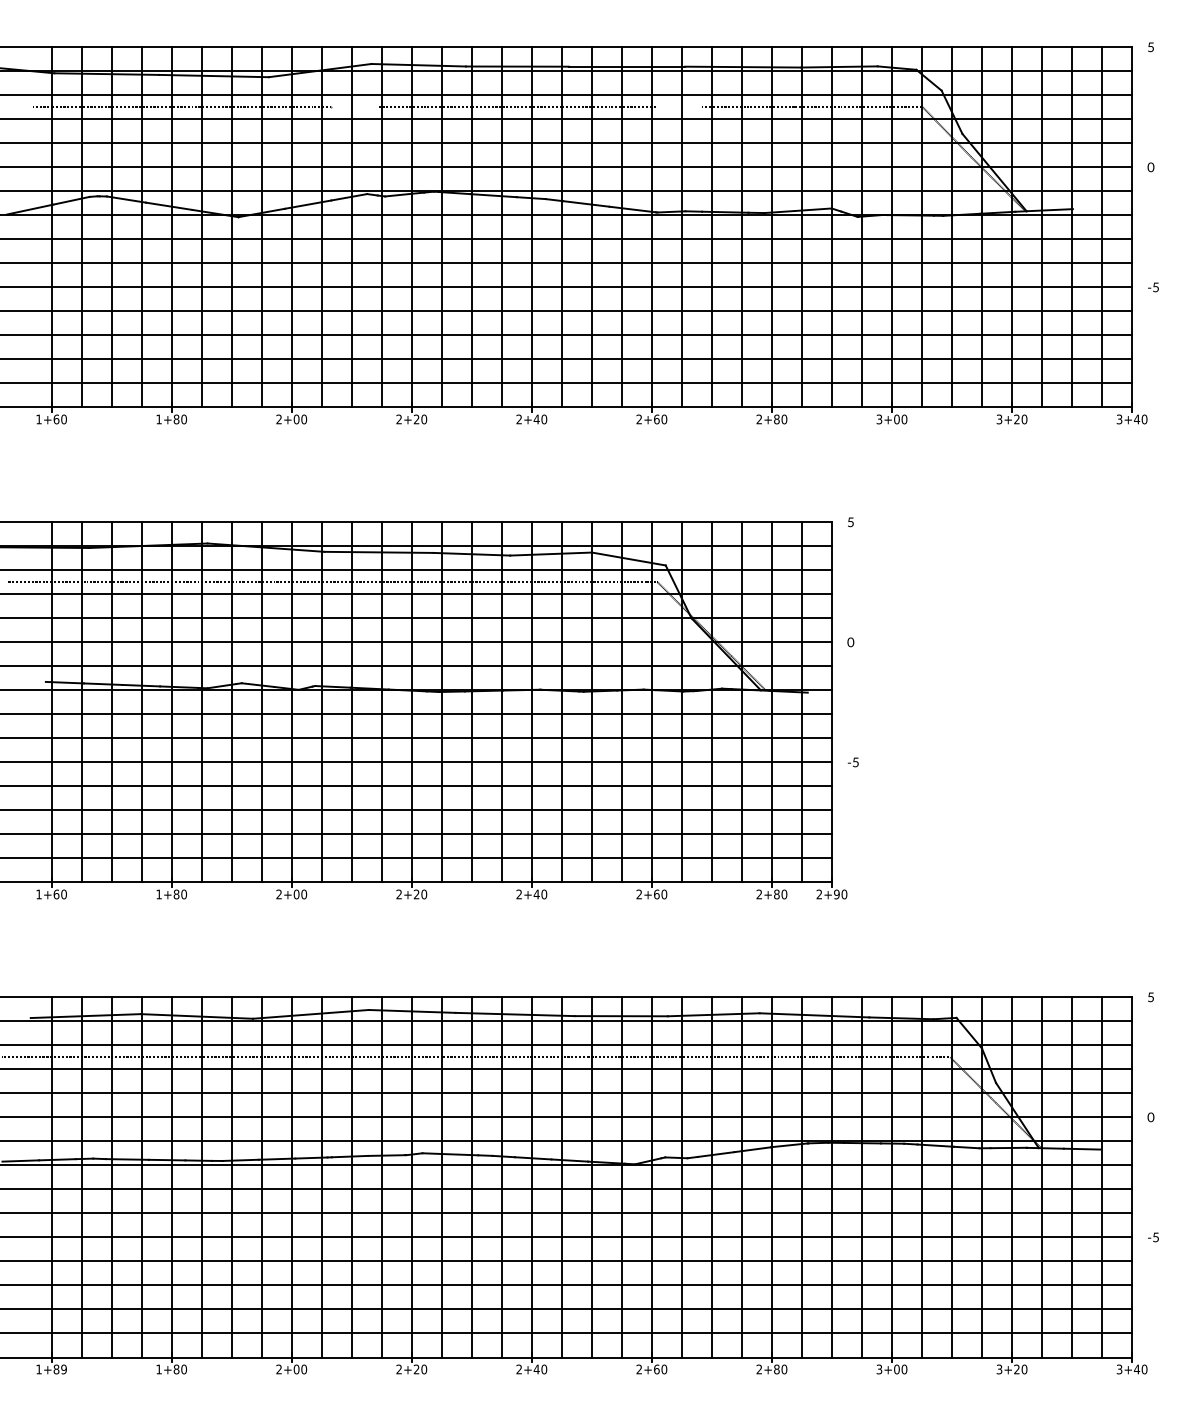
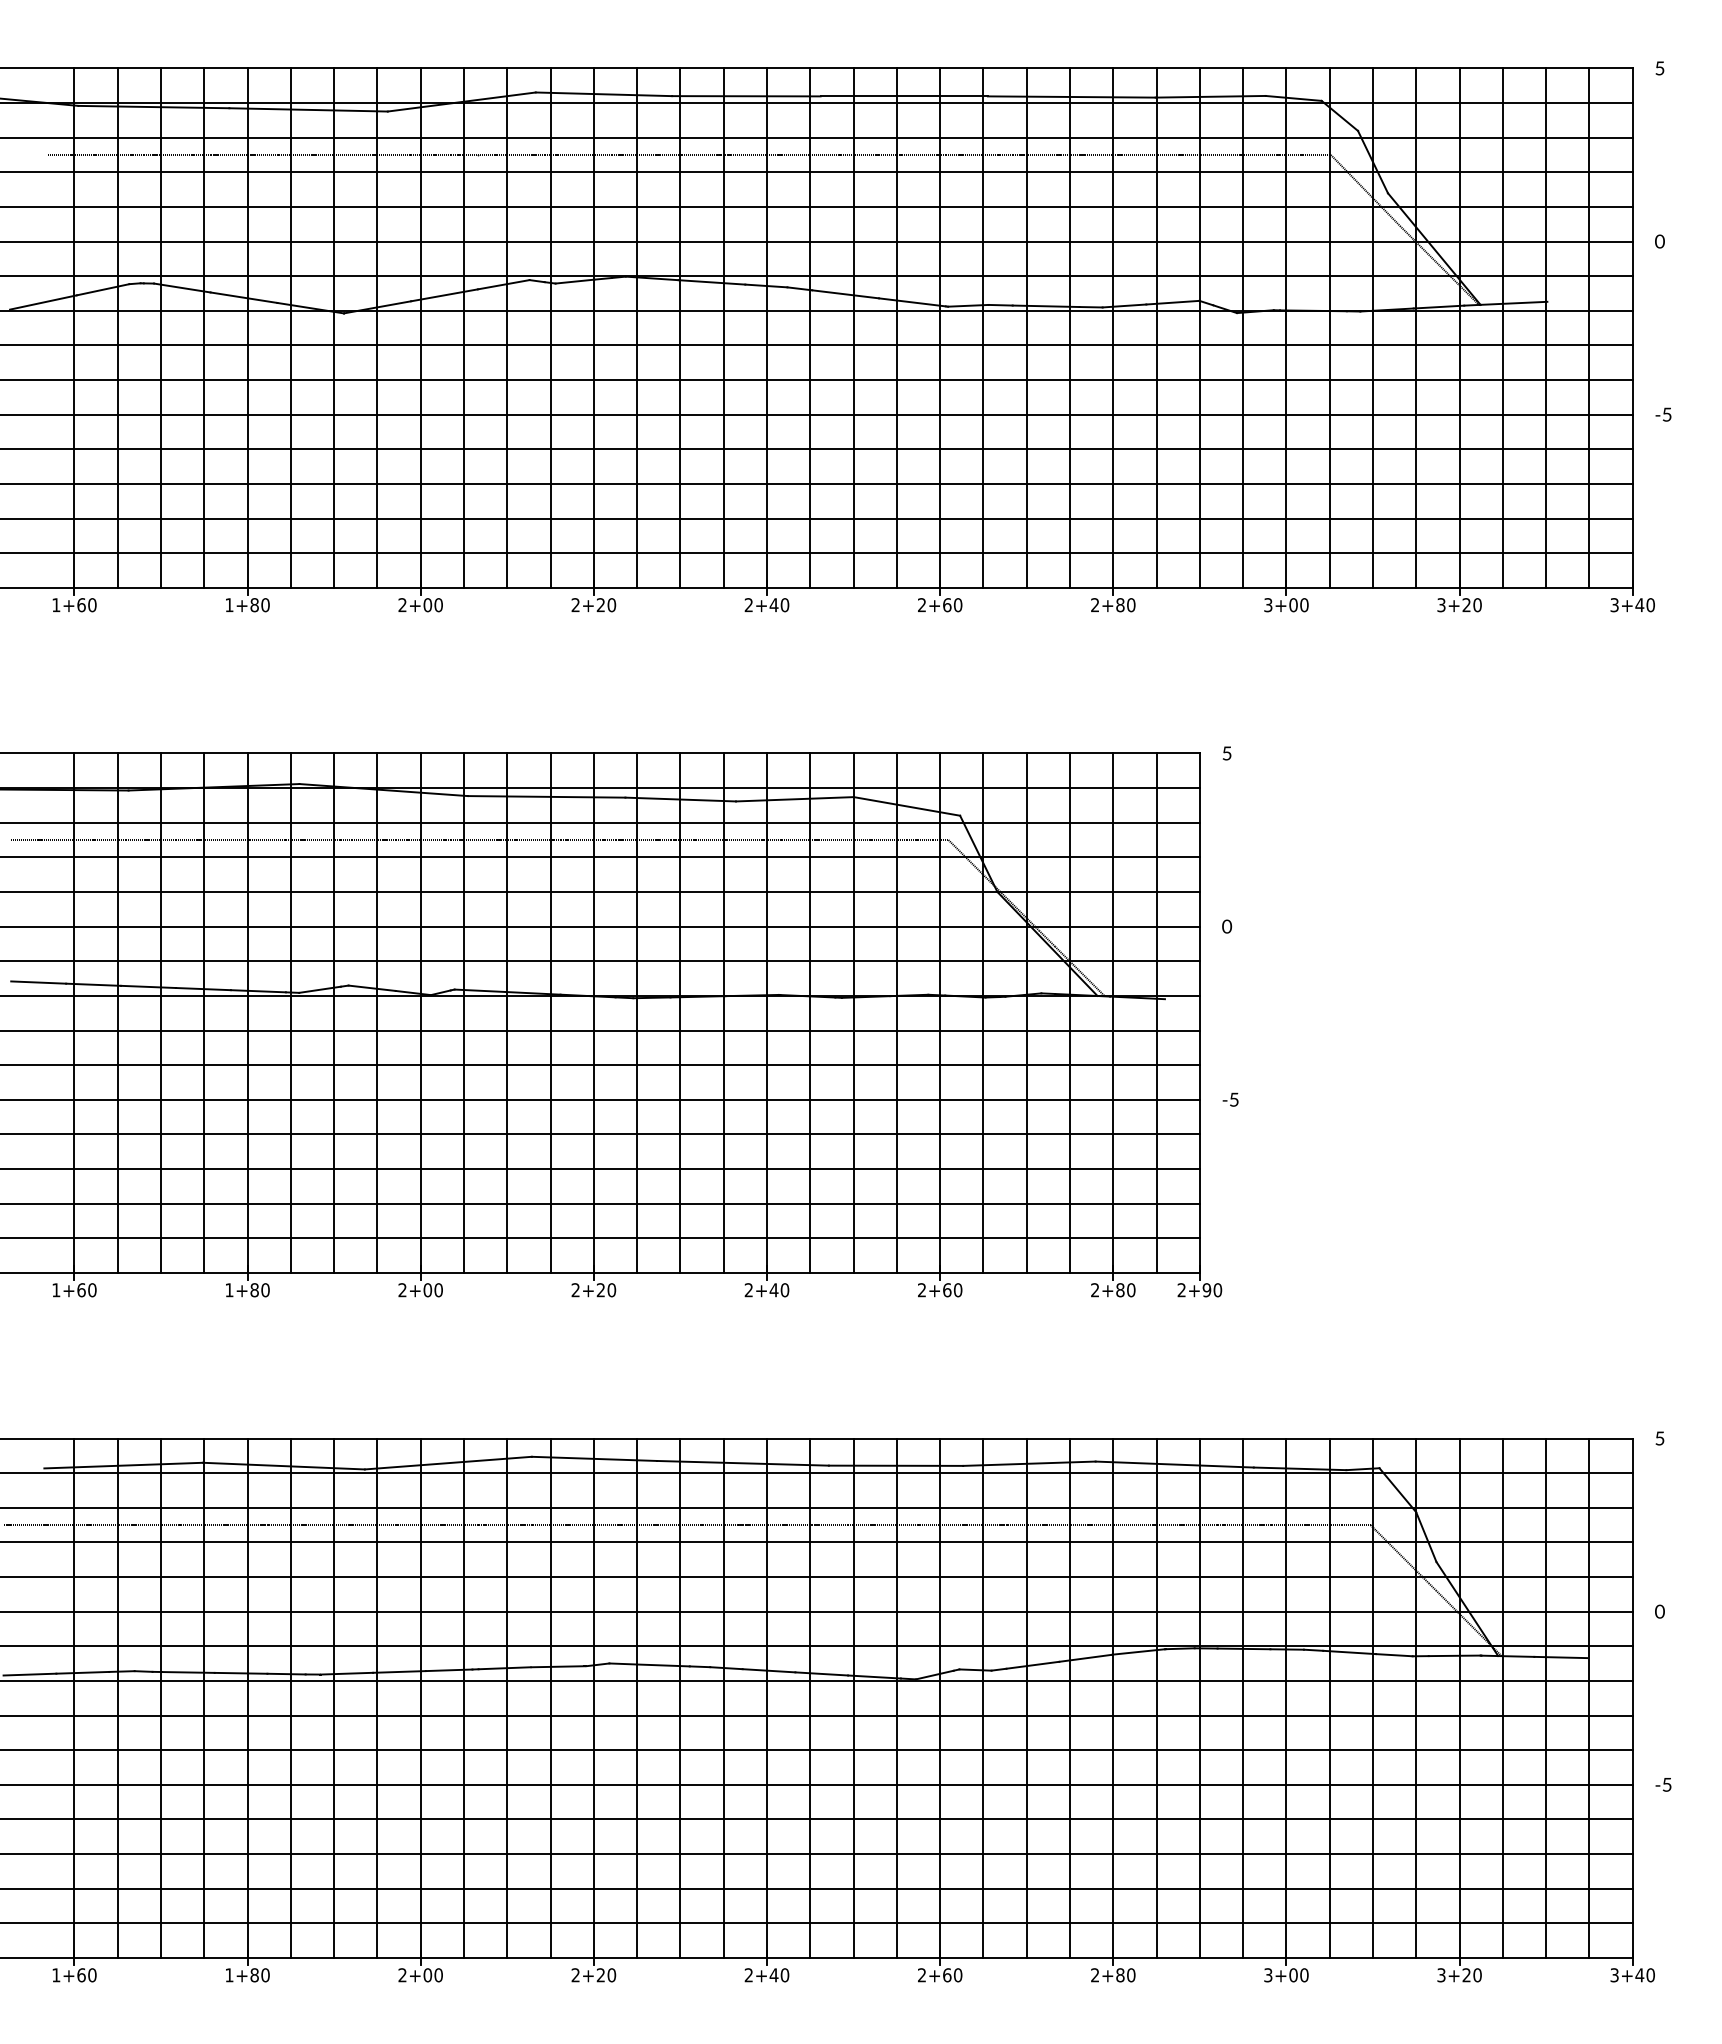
line: (354, 107) -> (511, 155), added
line: (678, 107) -> (978, 155), added
line: (26, 680) -> (38, 981), added
text: (59, 1369) -> (85, 1975), 1+89 -> 1+60

